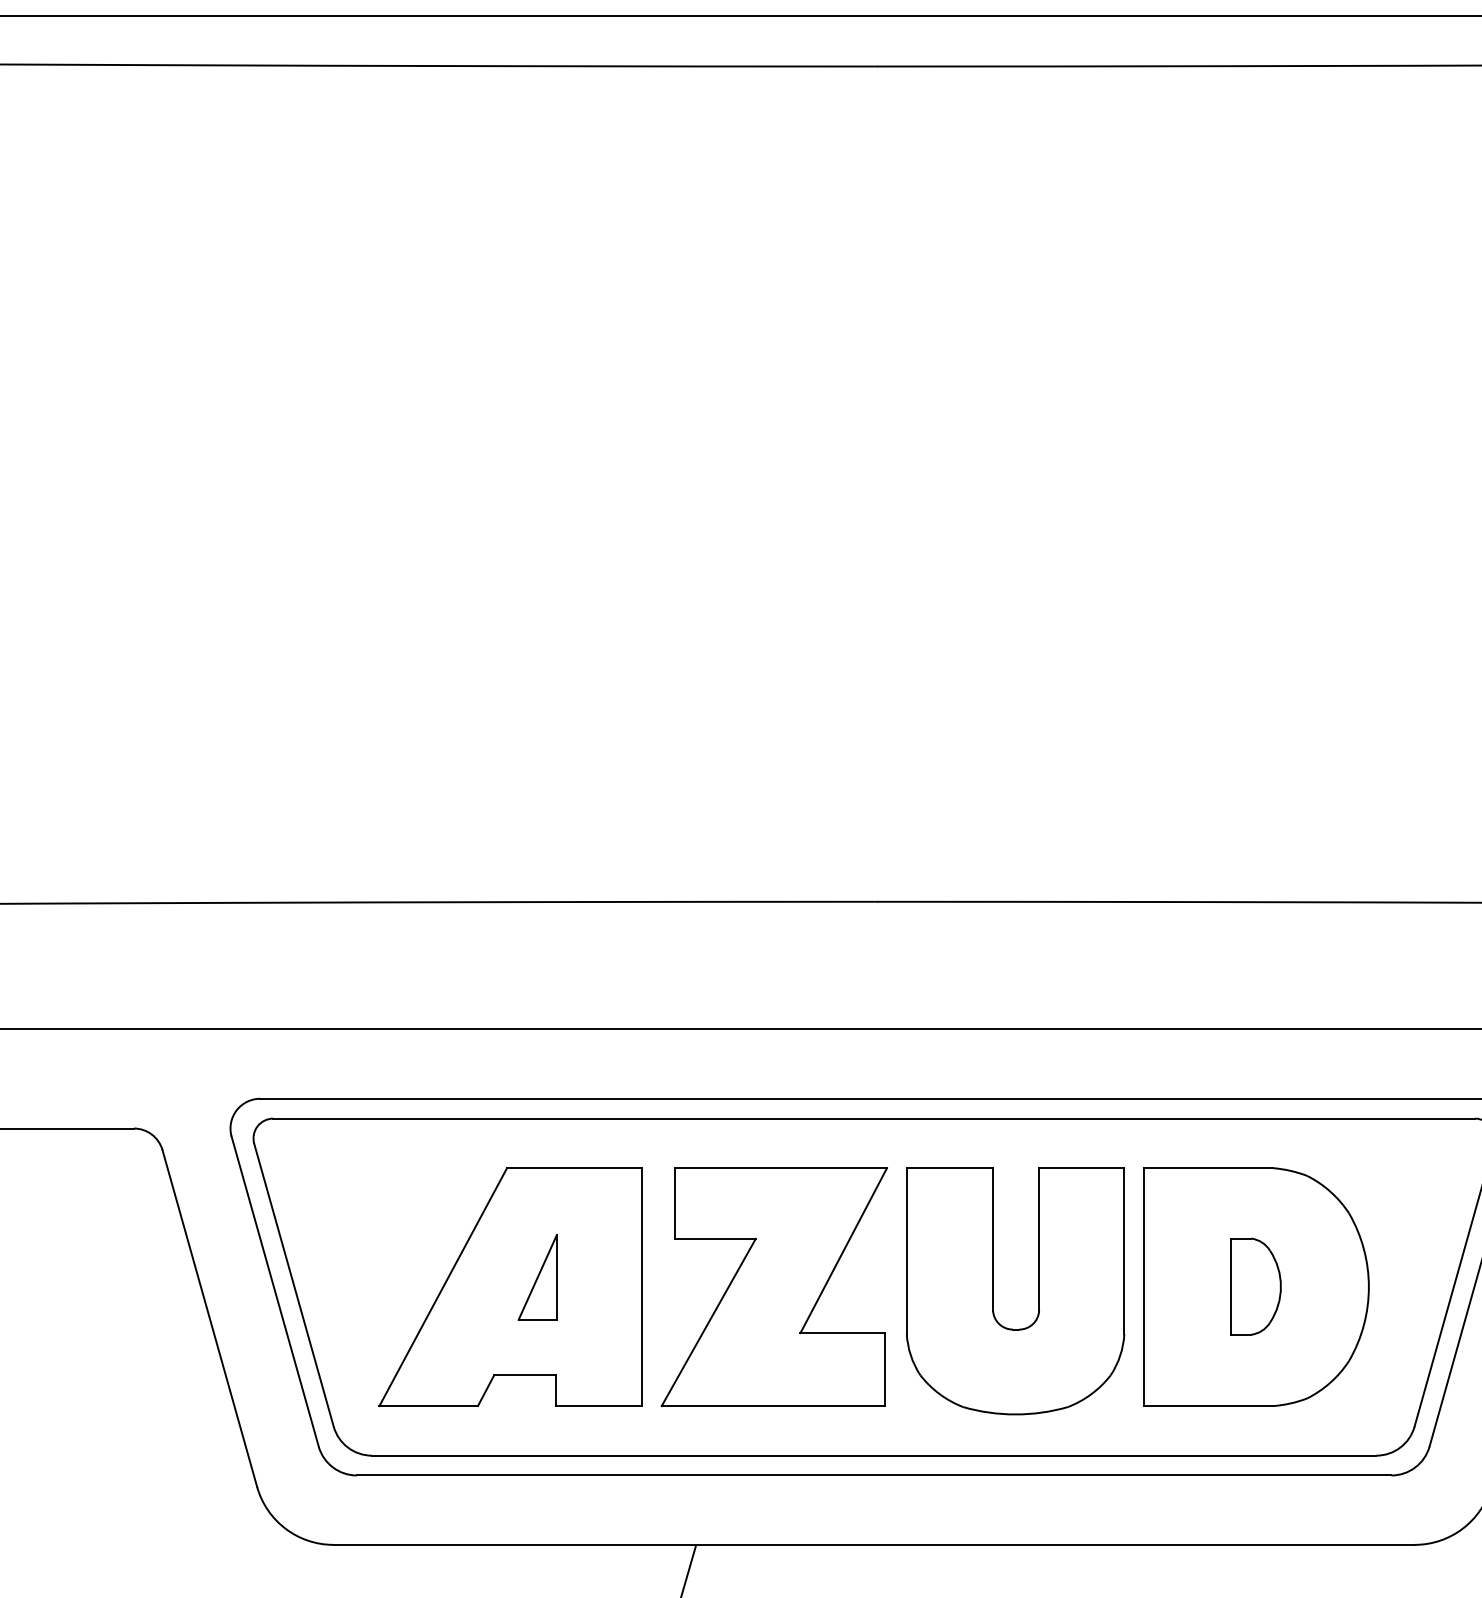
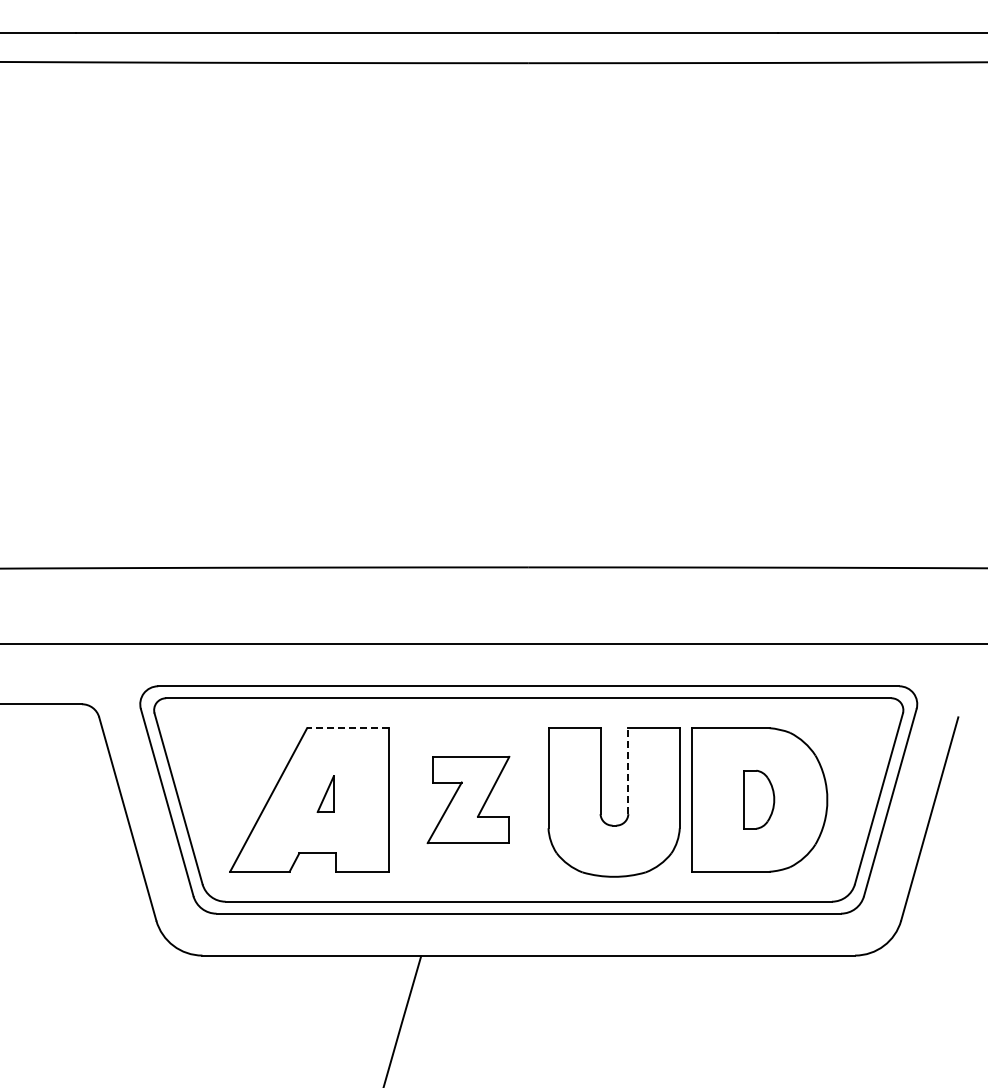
line: (573, 1168) -> (347, 728), solid -> dashed
line: (1039, 1239) -> (628, 771), solid -> dashed
part: (537, 1276) -> (325, 793), size x0.7
part: (774, 1286) -> (468, 799), size x0.6

